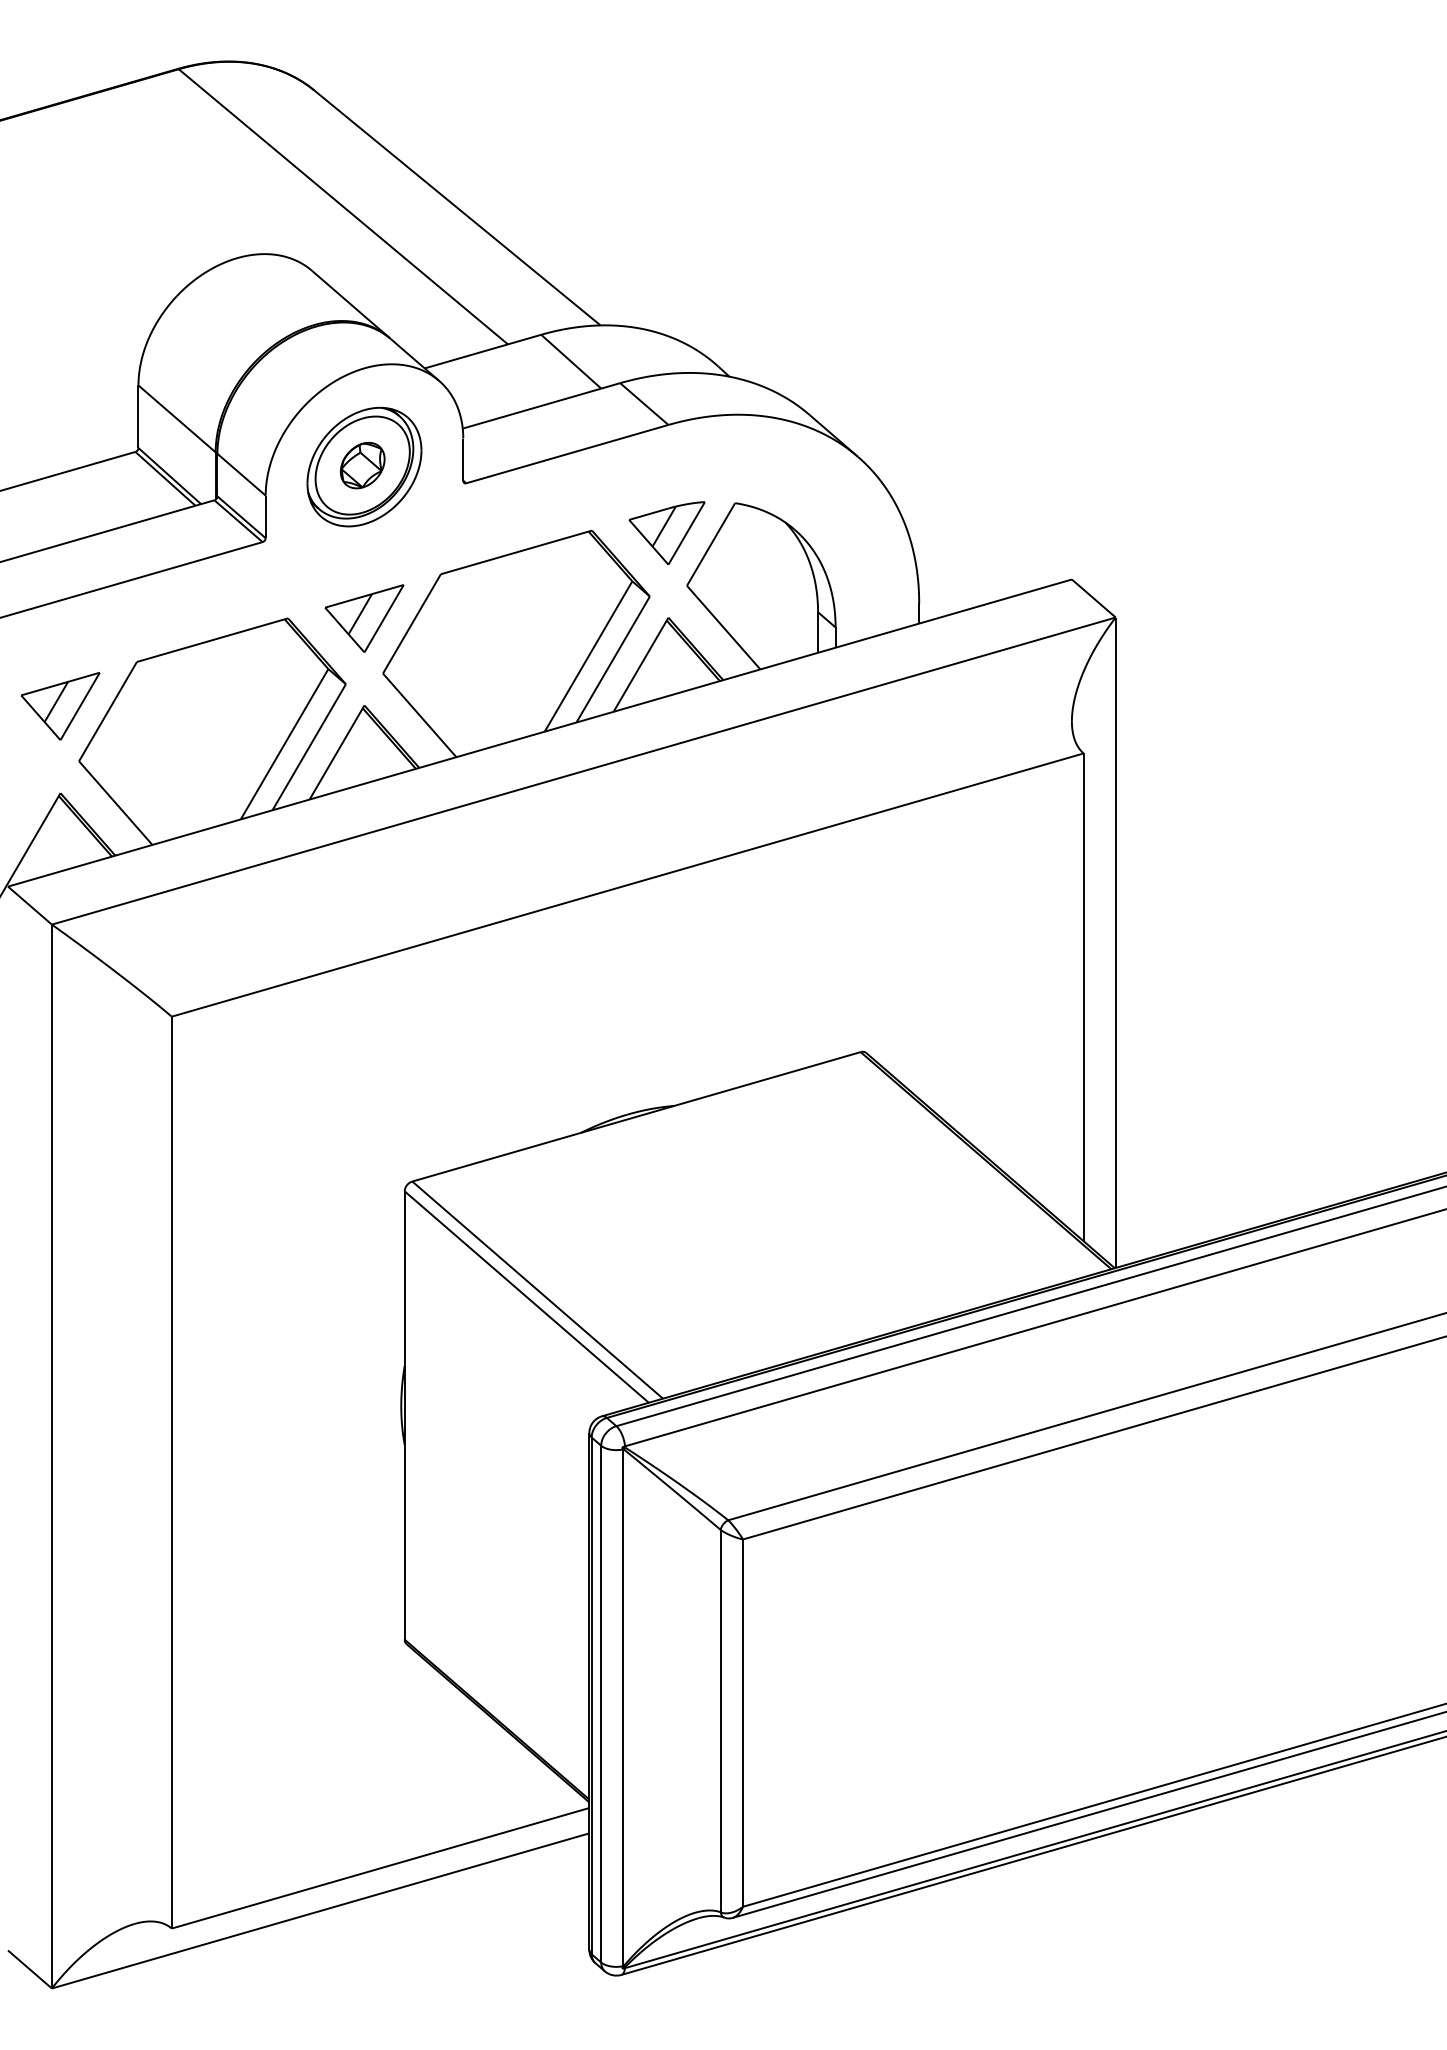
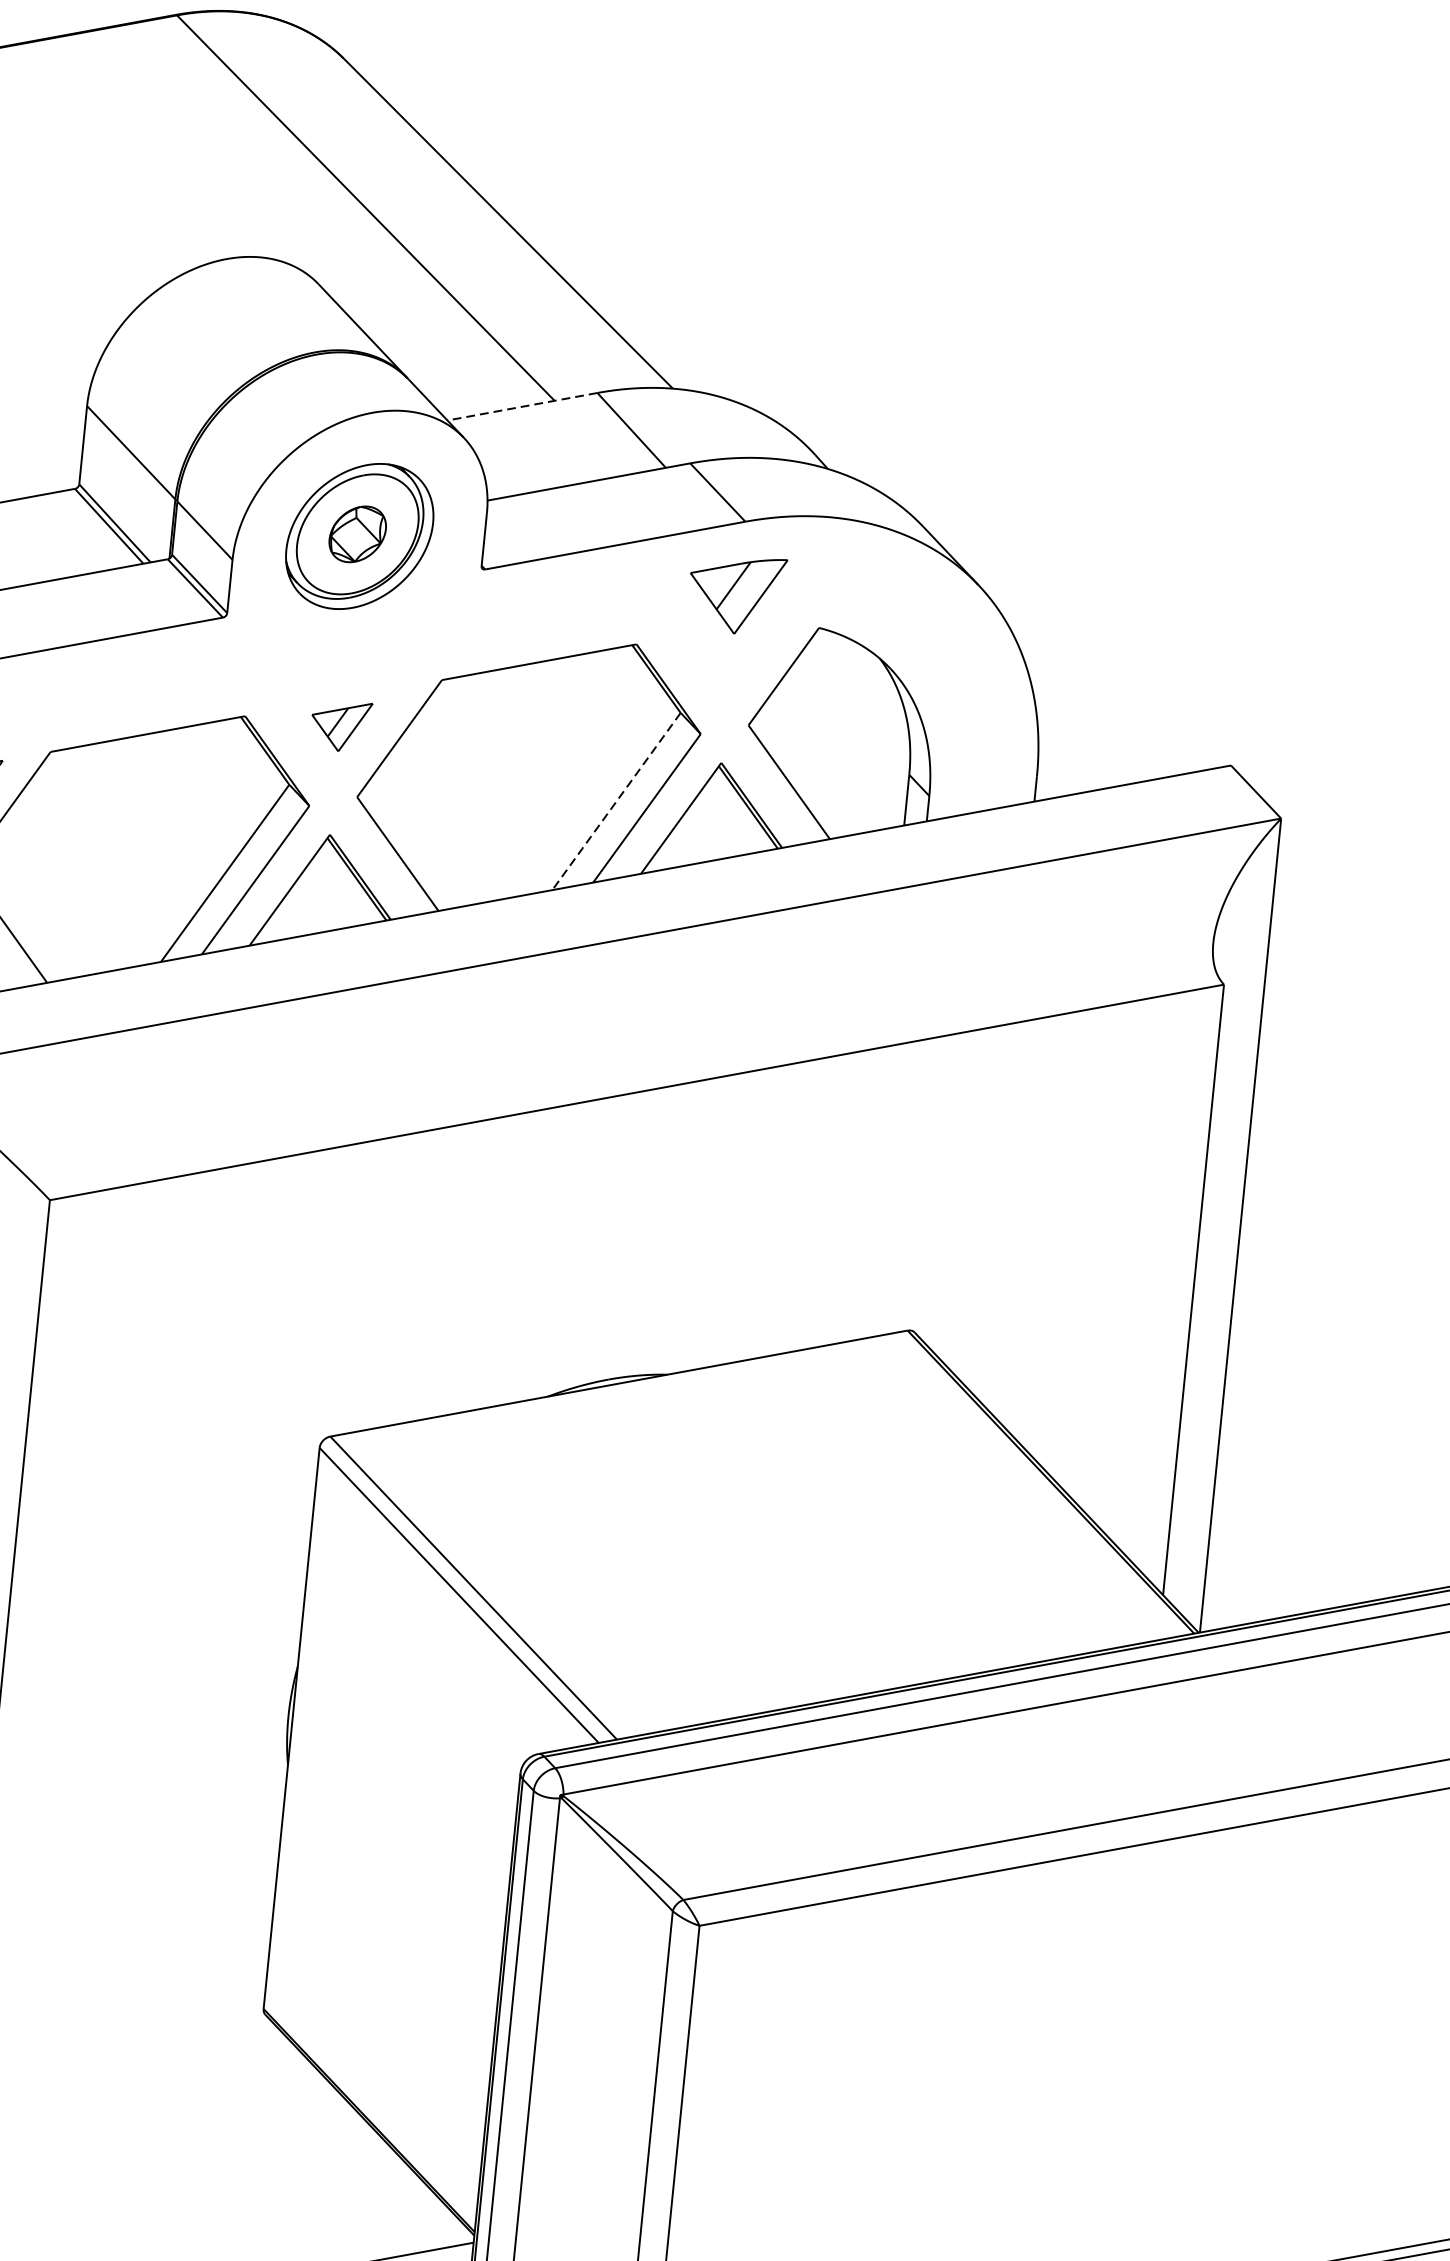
line: (482, 351) -> (521, 406), solid -> dashed
part: (666, 532) -> (735, 593), moved
part: (364, 618) -> (340, 725), size x0.6
line: (588, 656) -> (616, 801), solid -> dashed

